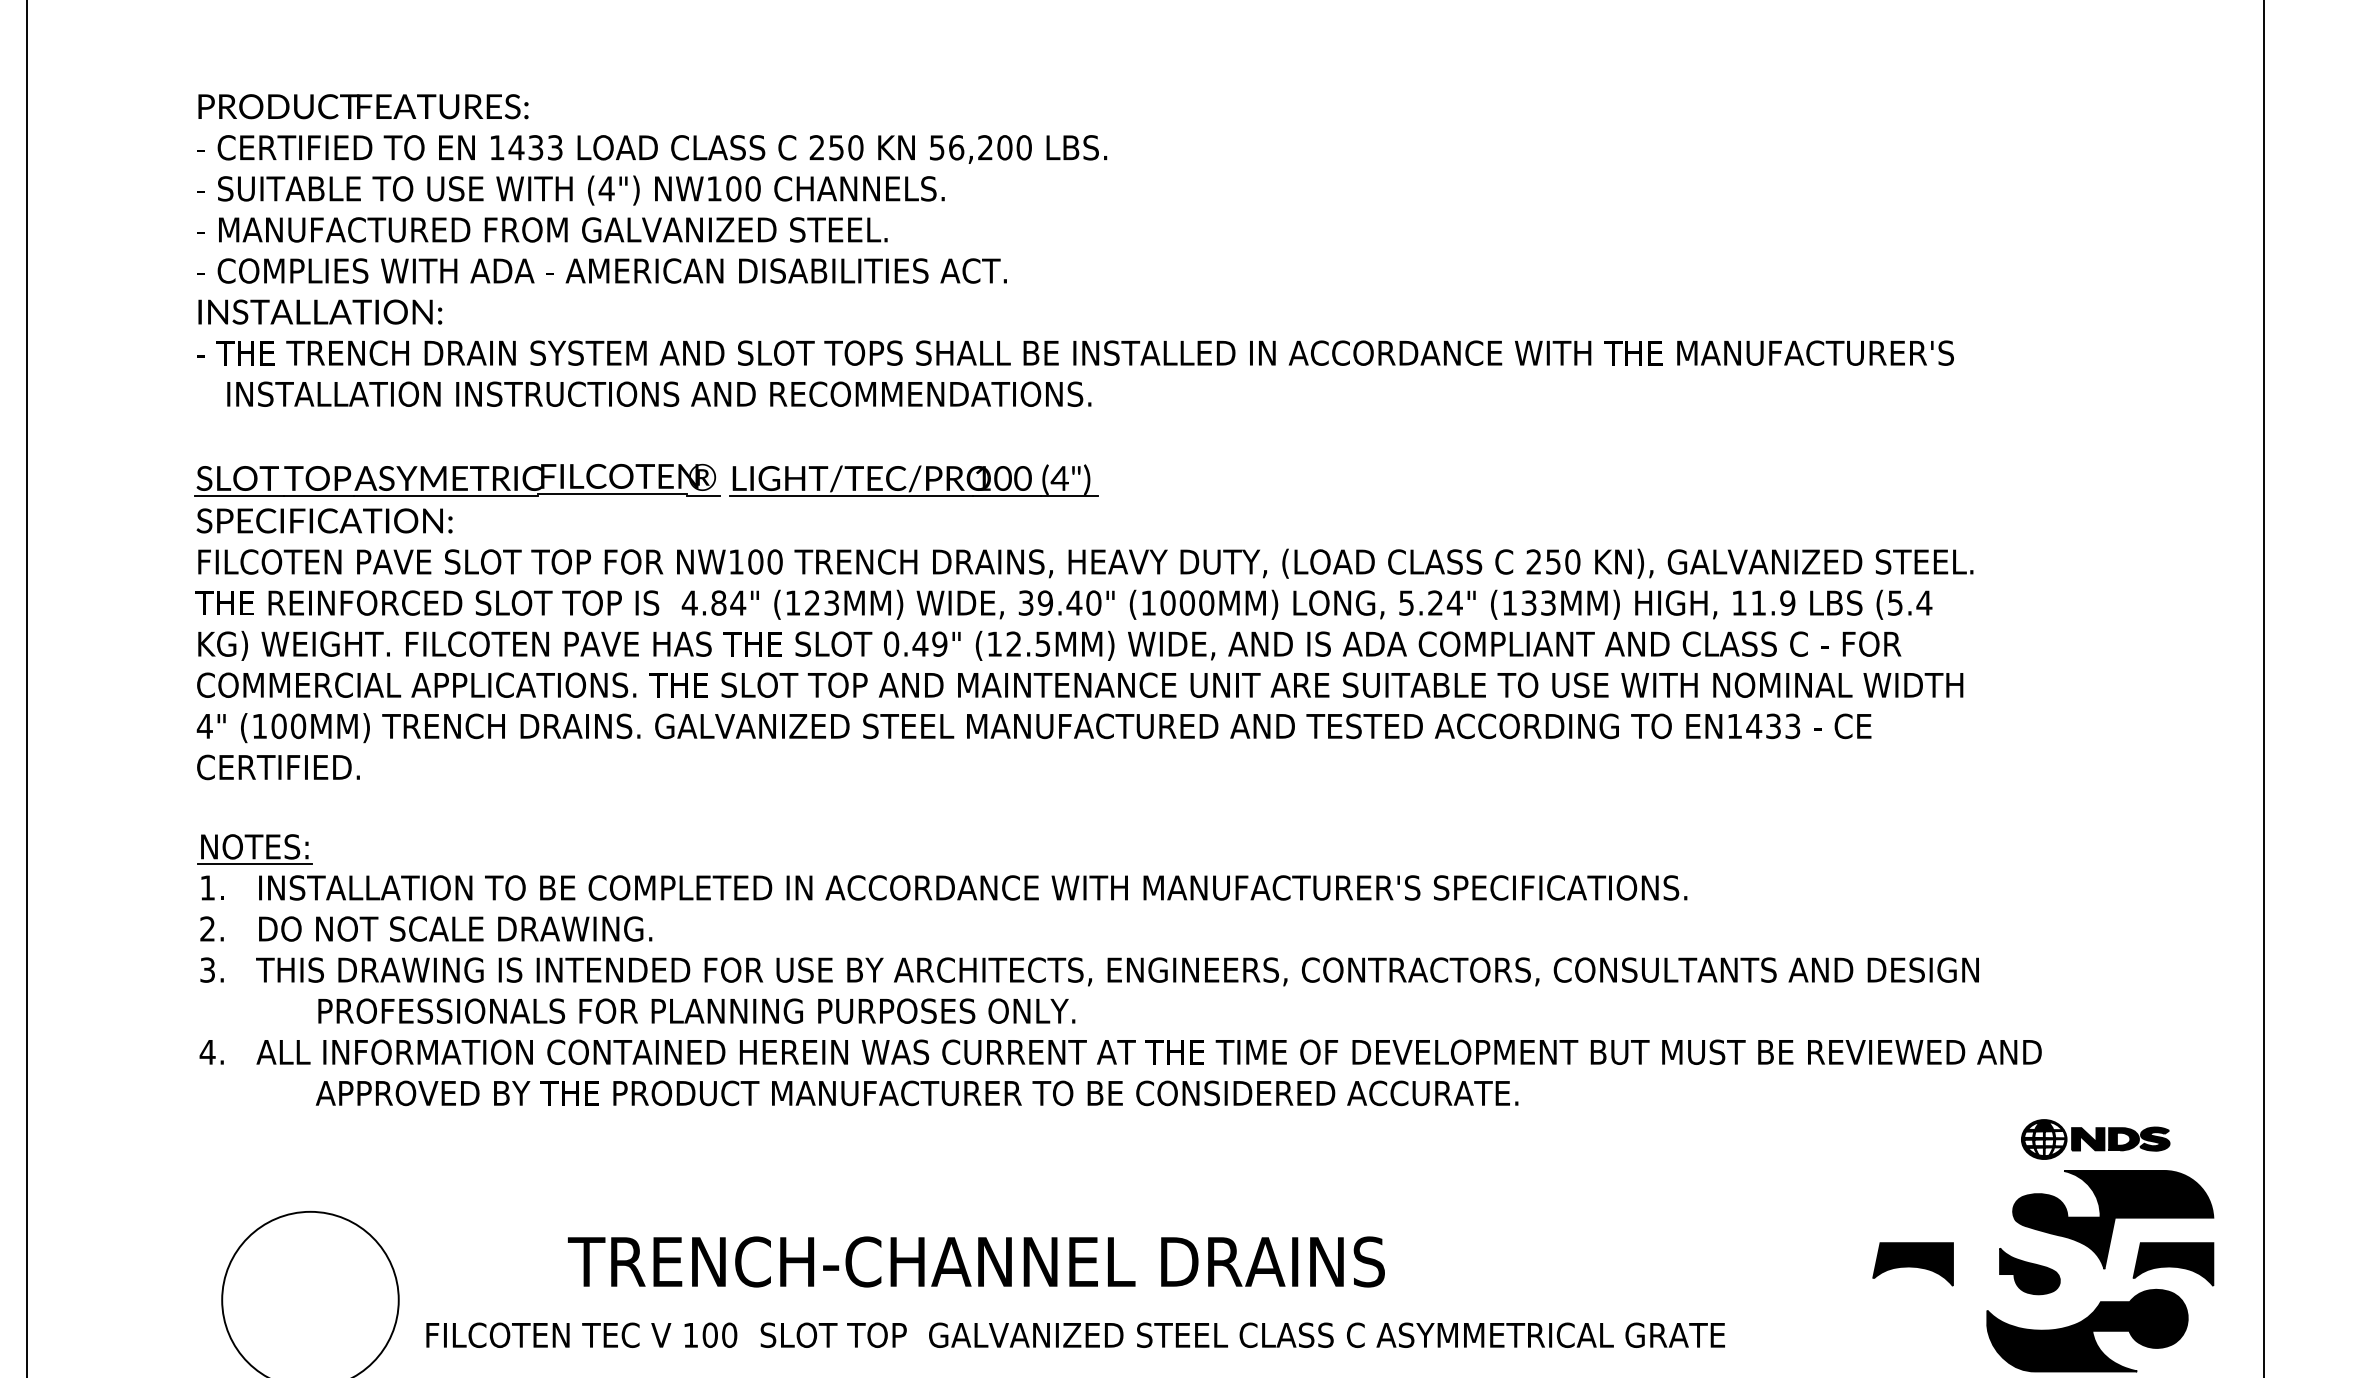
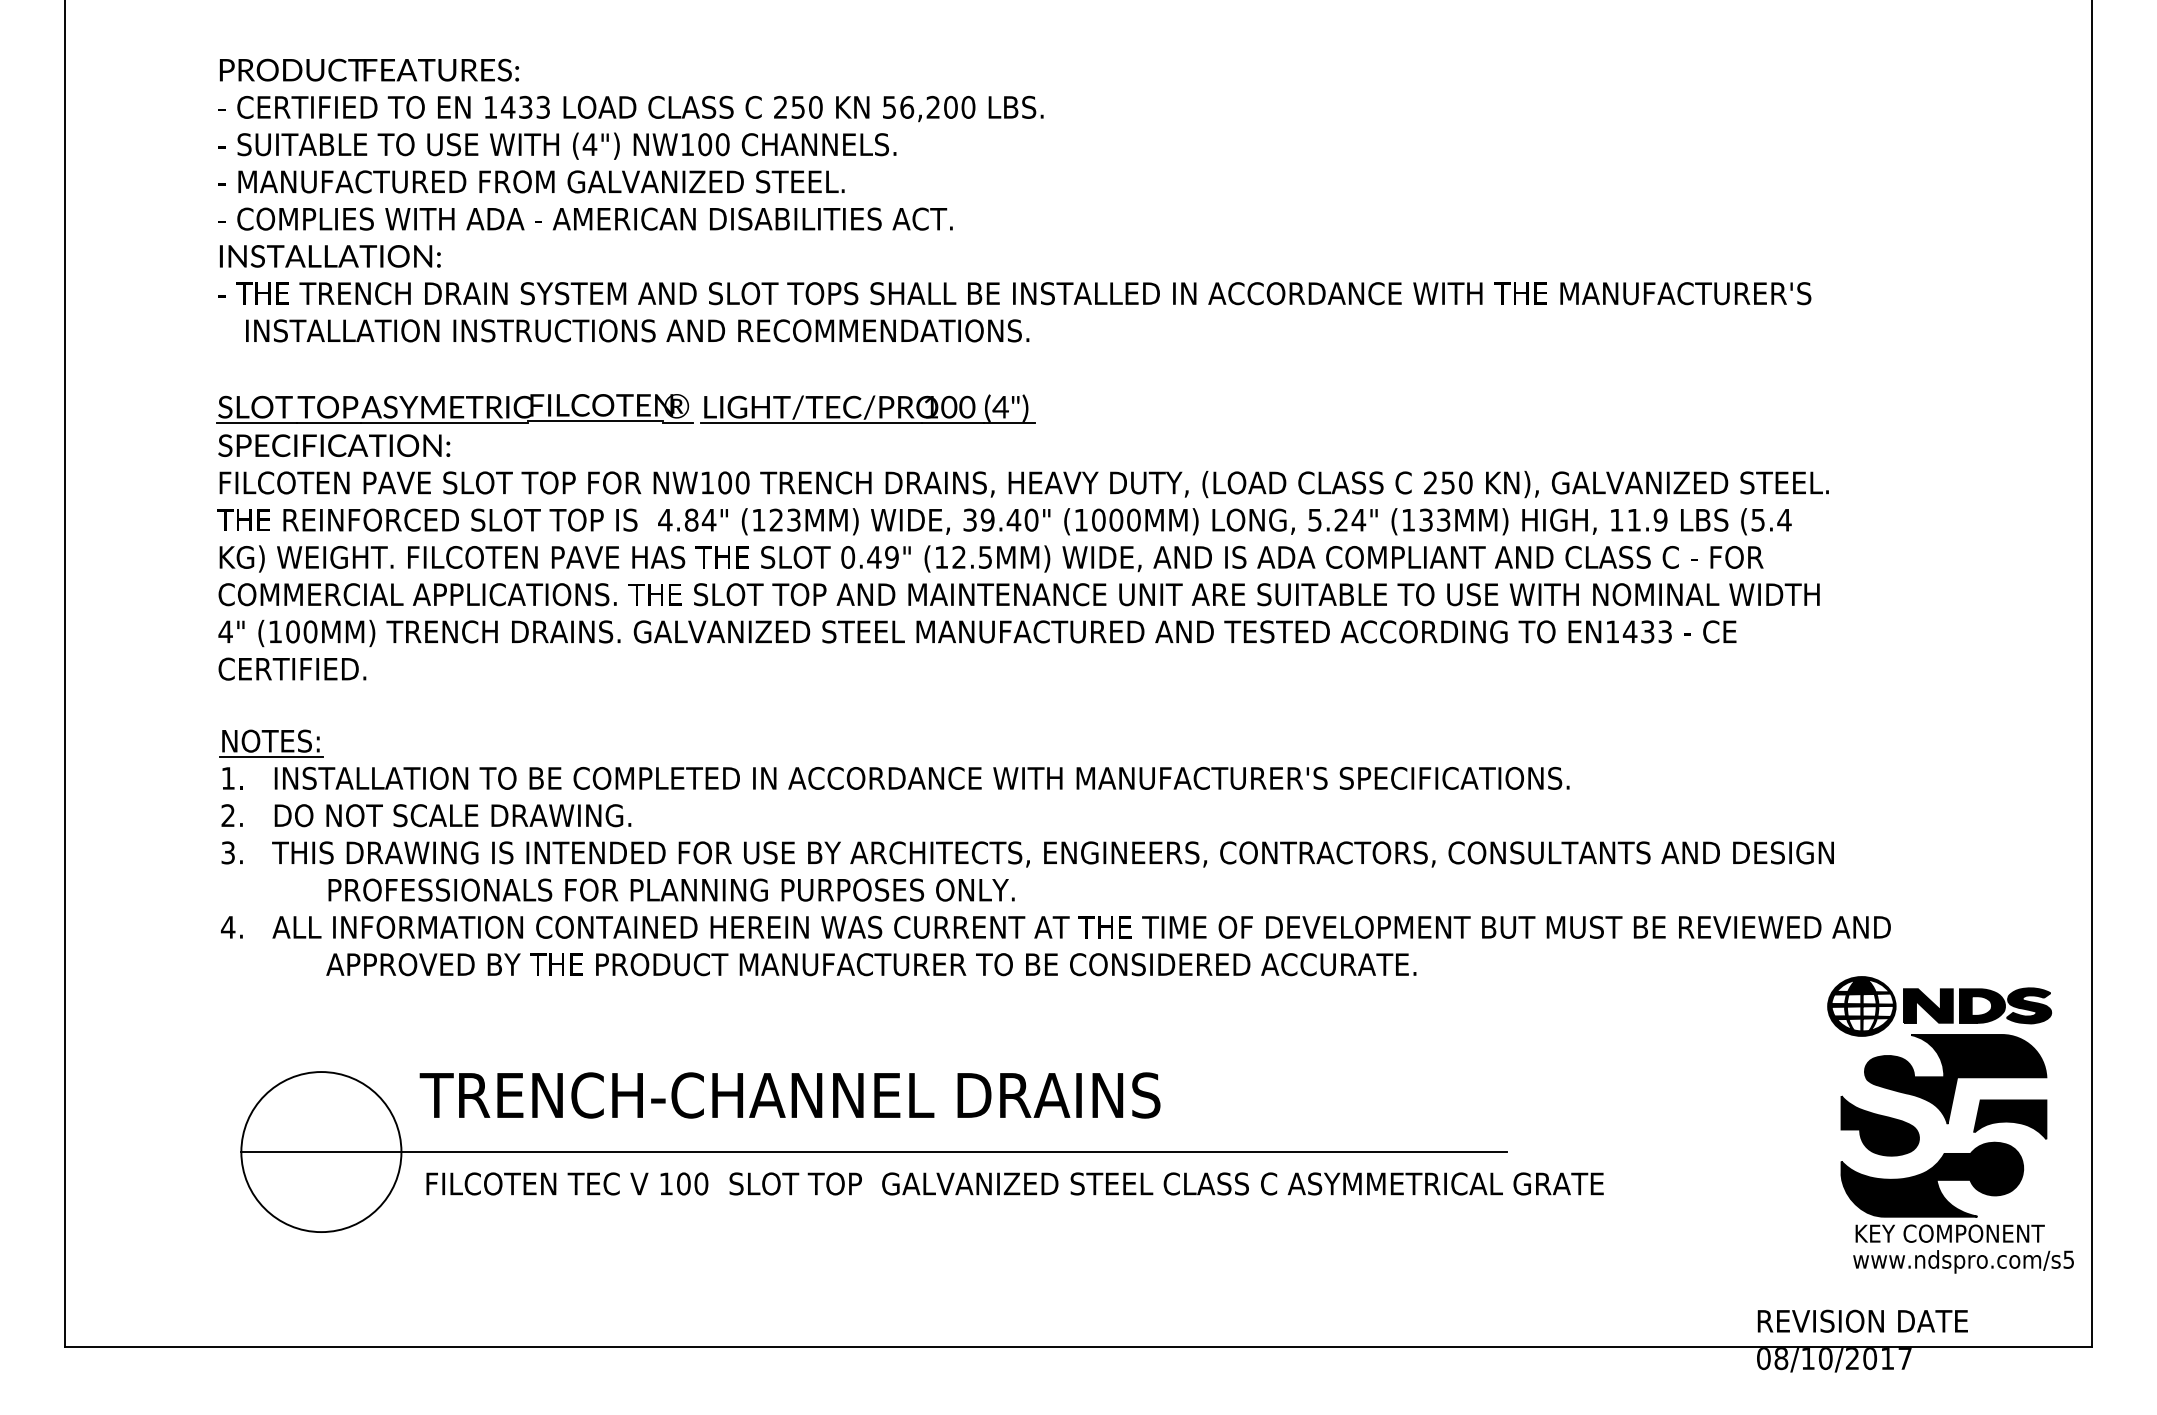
part: (2095, 1139) -> (1939, 1006), size x1.67
text: (975, 1261) -> (789, 1095), moved
part: (1913, 1264) -> (1774, 1119), removed
part: (2029, 1270) -> (1879, 1125), size x1.43
line: (919, 1300) -> (873, 1152), added

